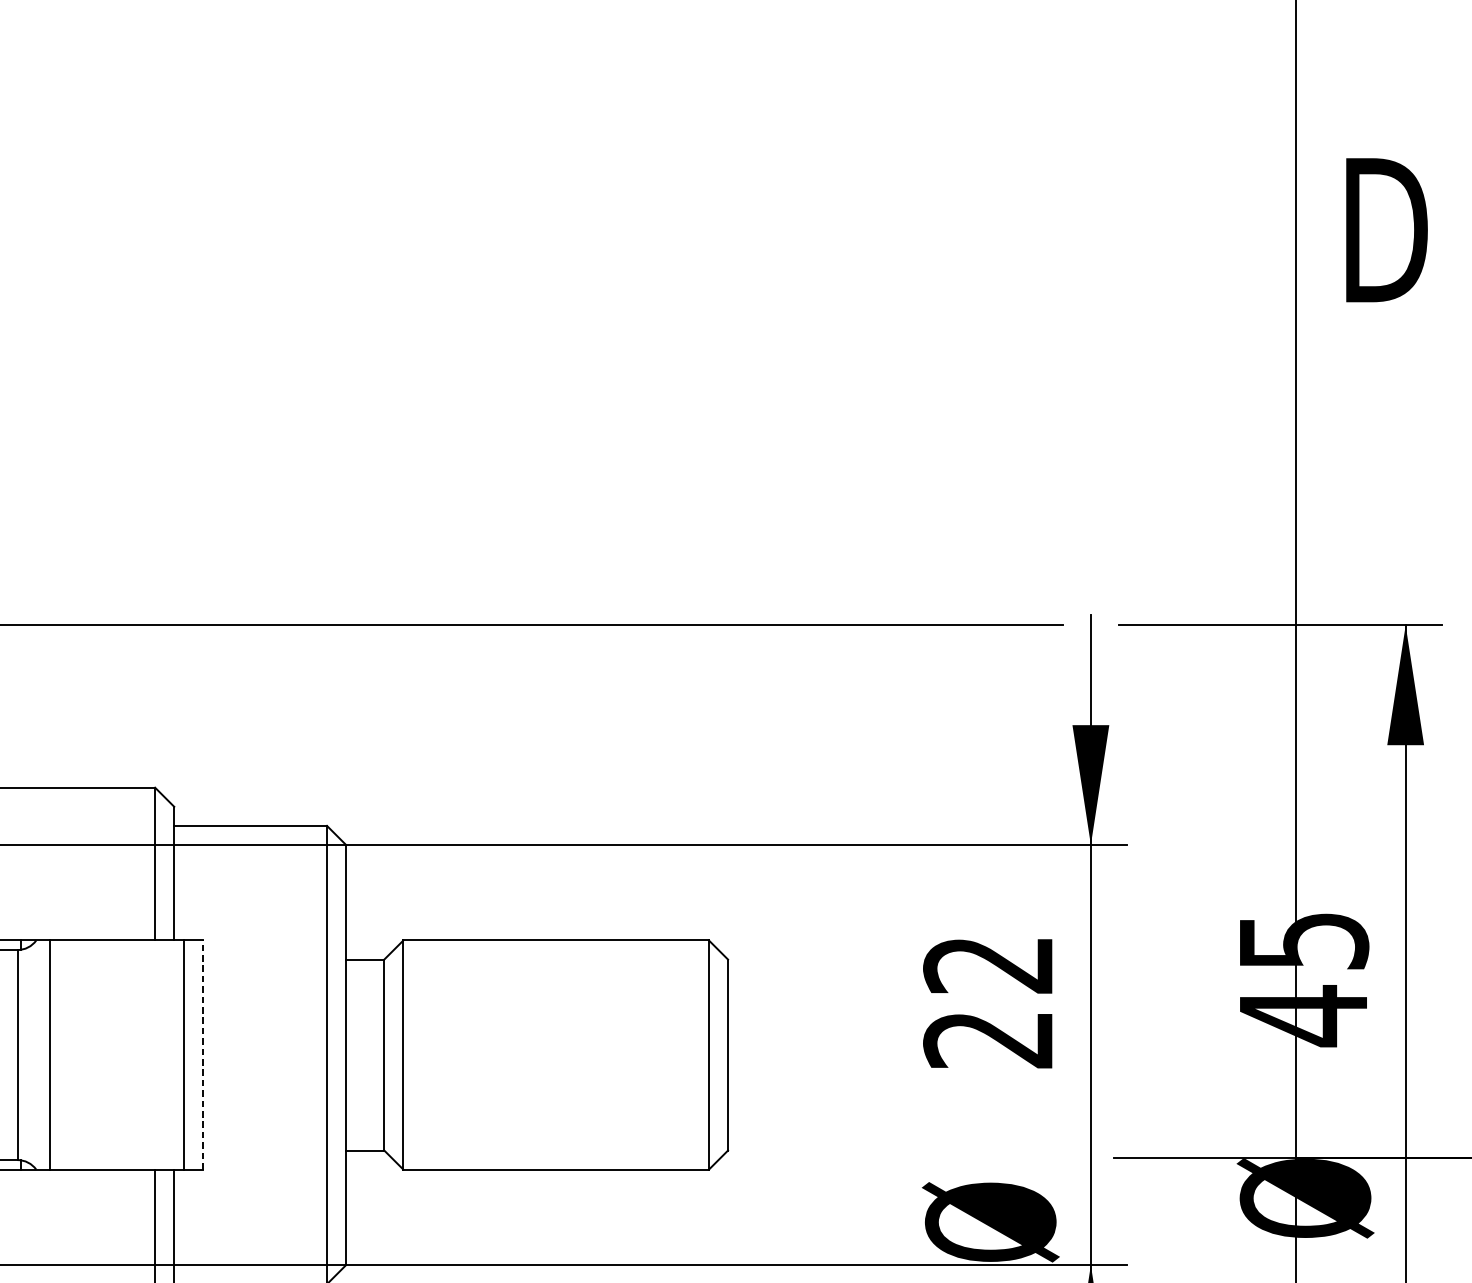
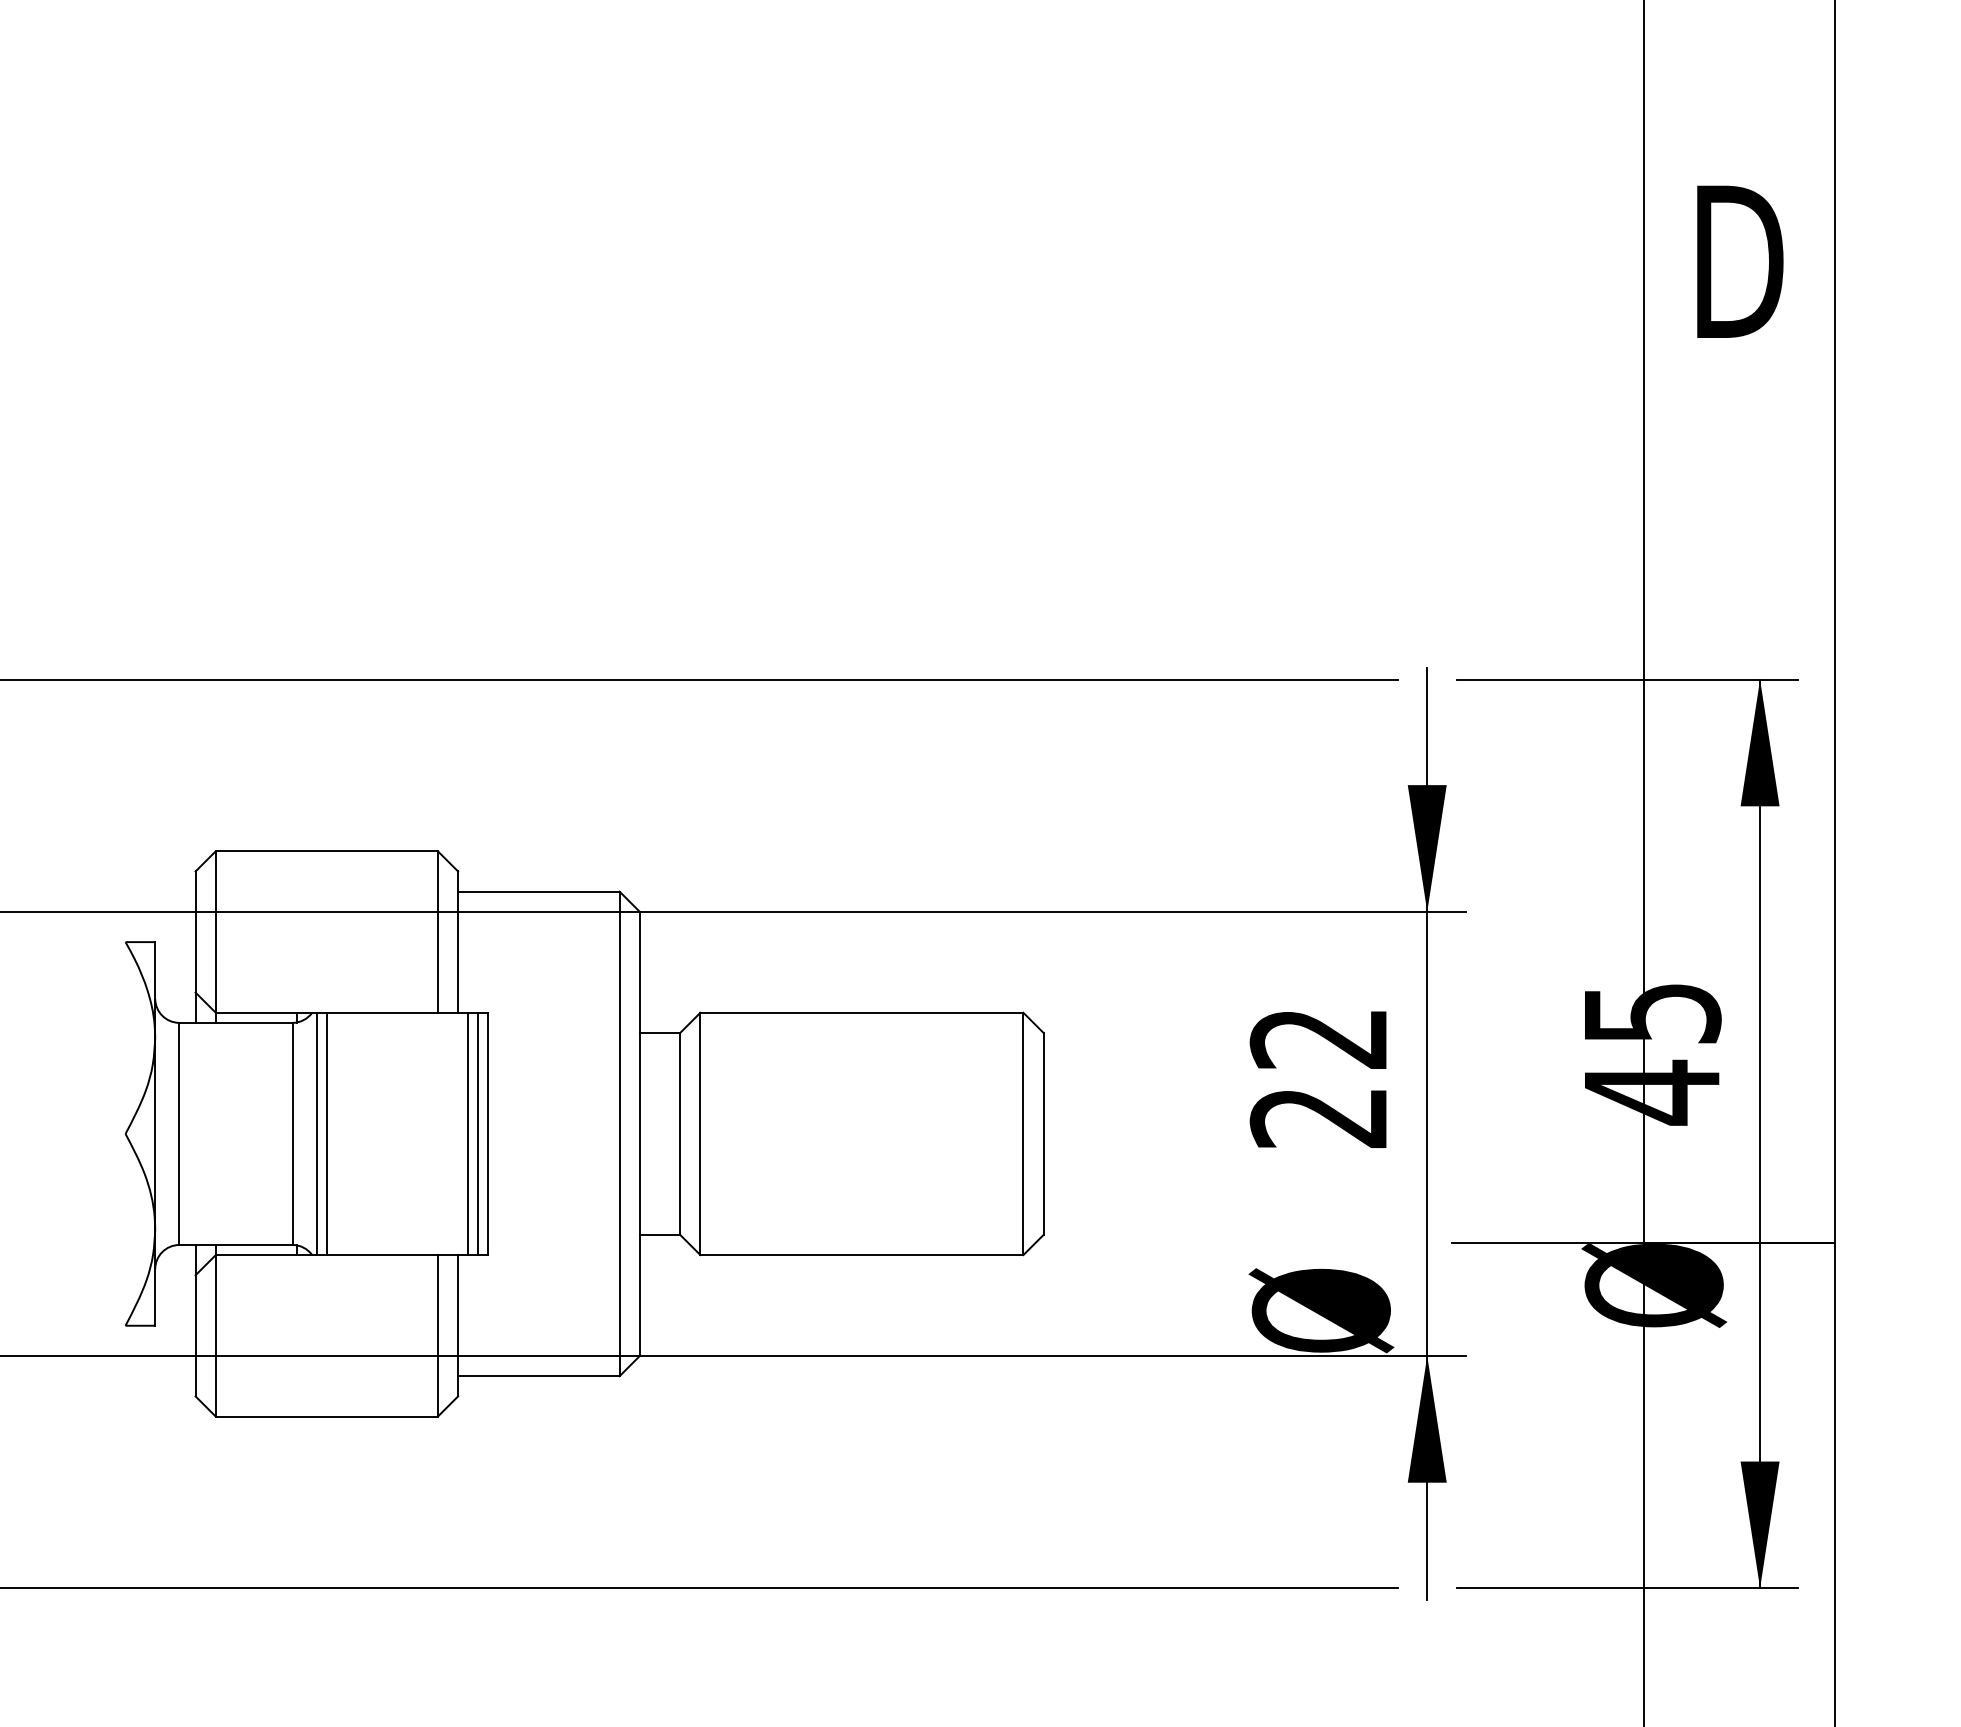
line: (40, 1054) -> (316, 1133), added
line: (193, 1054) -> (478, 1133), added
line: (203, 1054) -> (488, 1133), dashed -> solid

